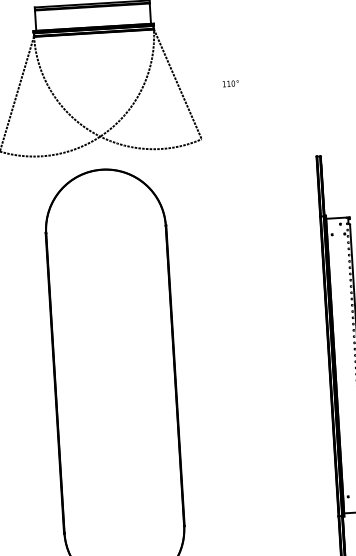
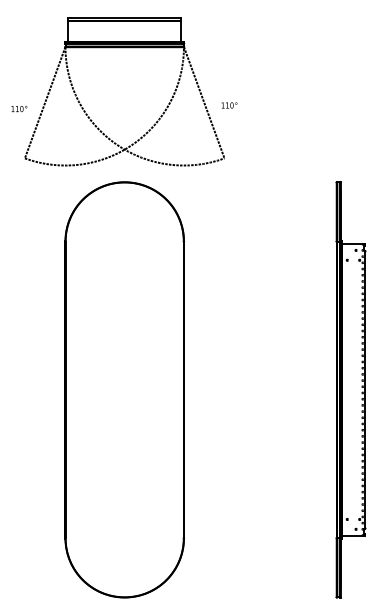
text: (230, 83) -> (229, 105), moved

